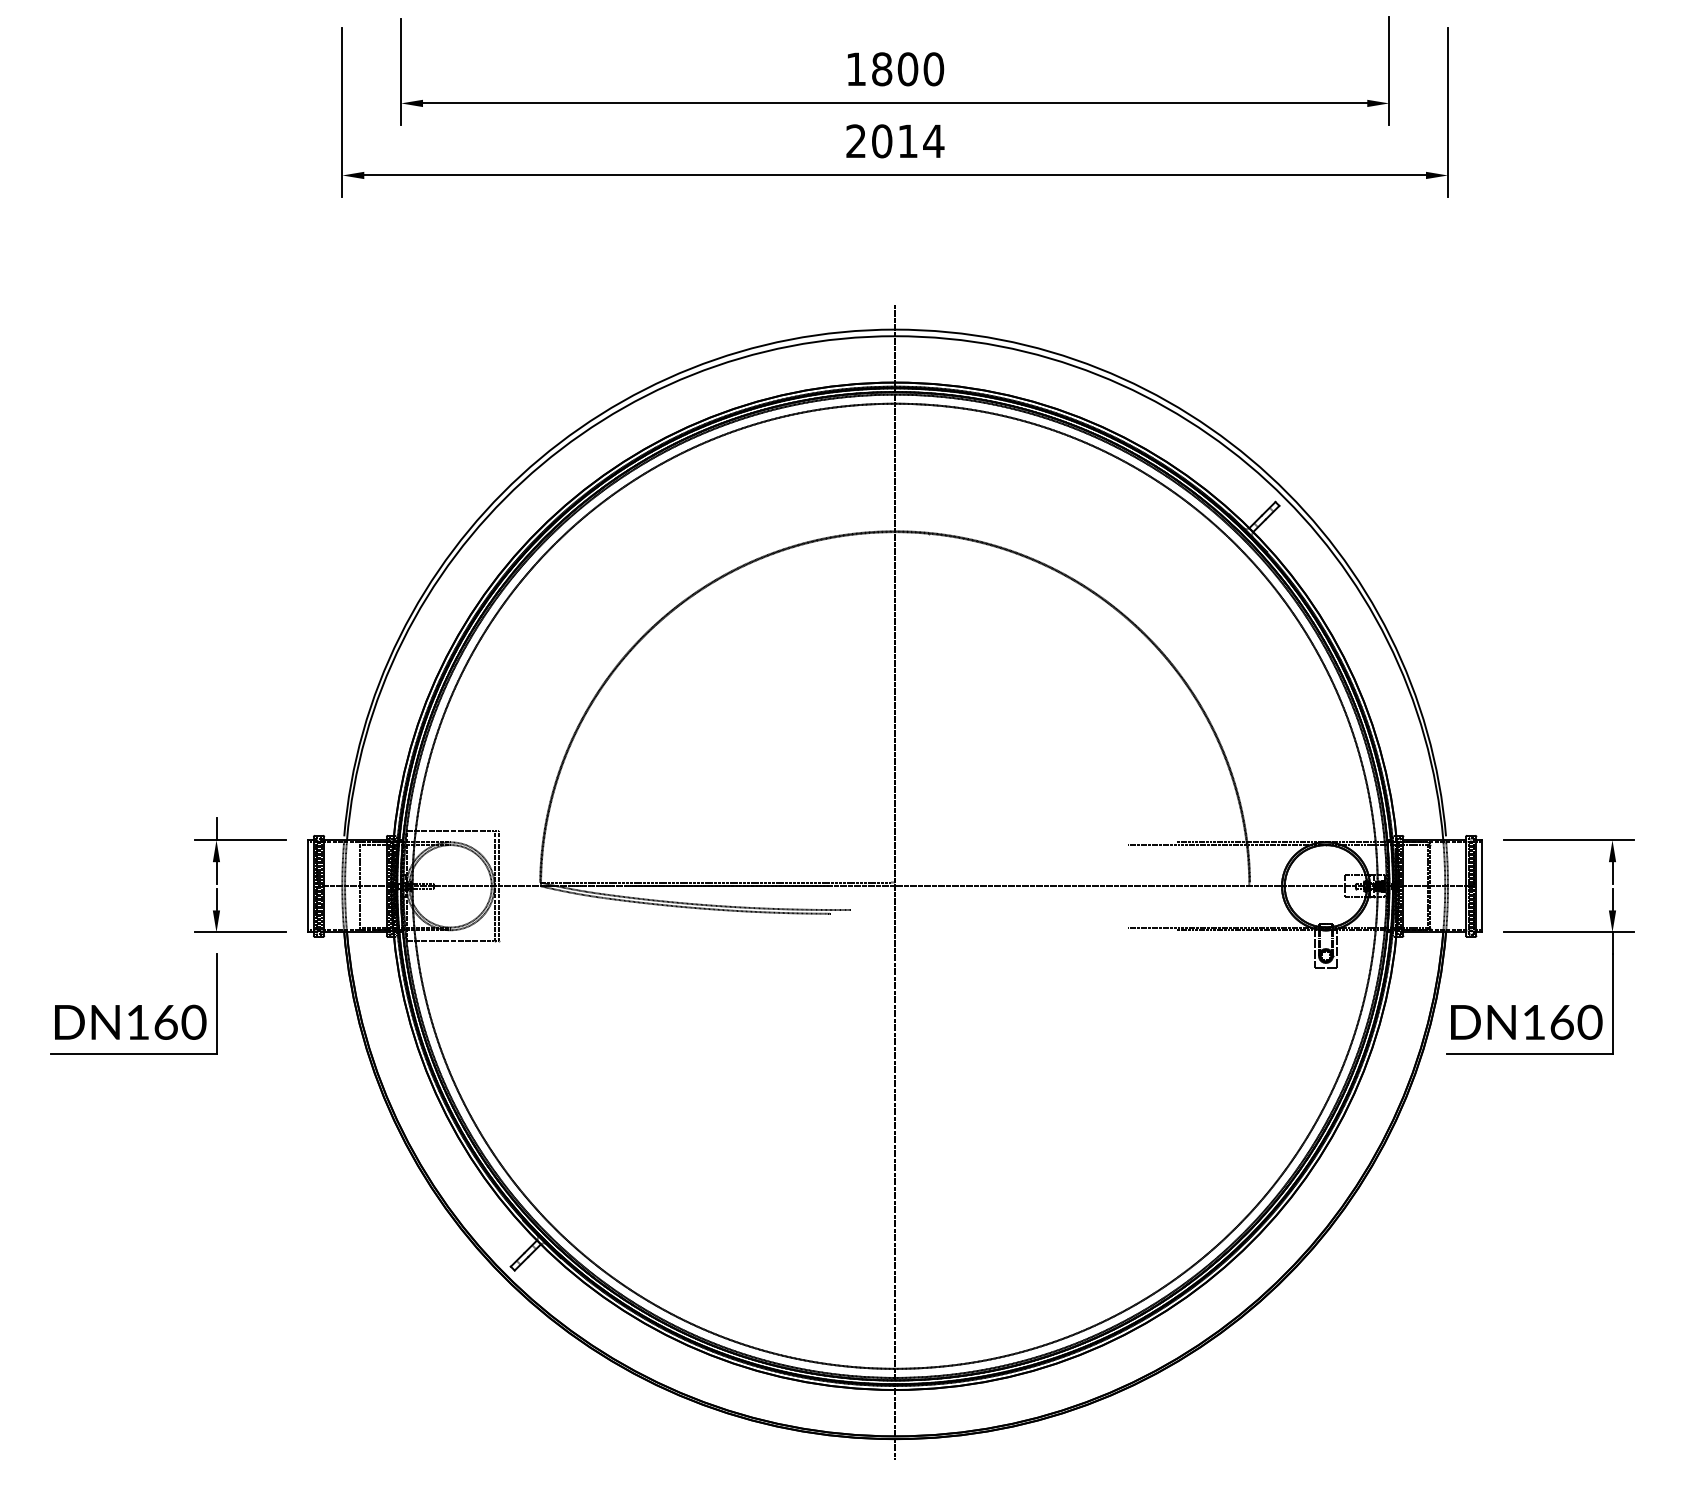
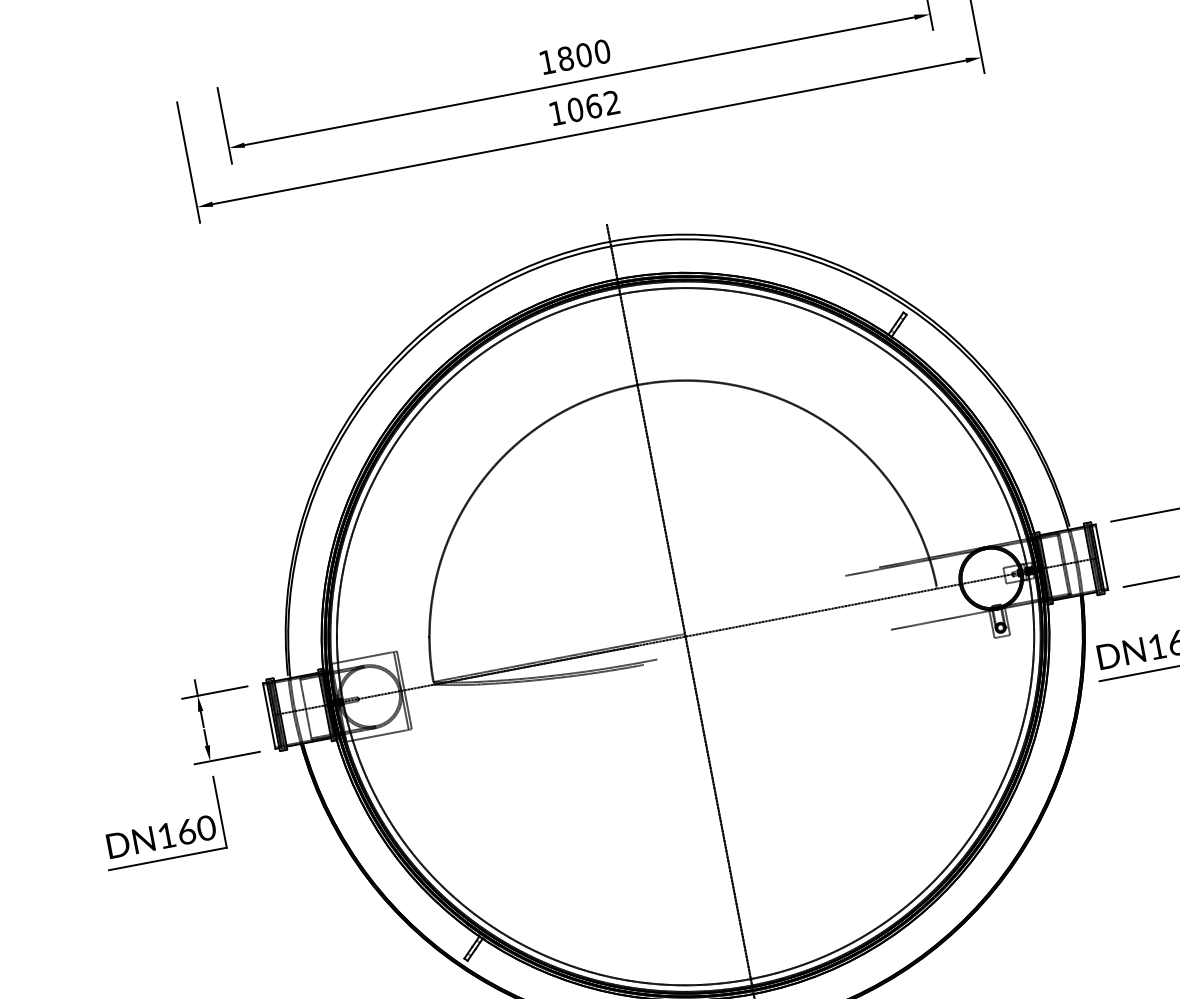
text: (895, 141) -> (585, 108), 2014 -> 1062
line: (1226, 927) -> (926, 621), removed

